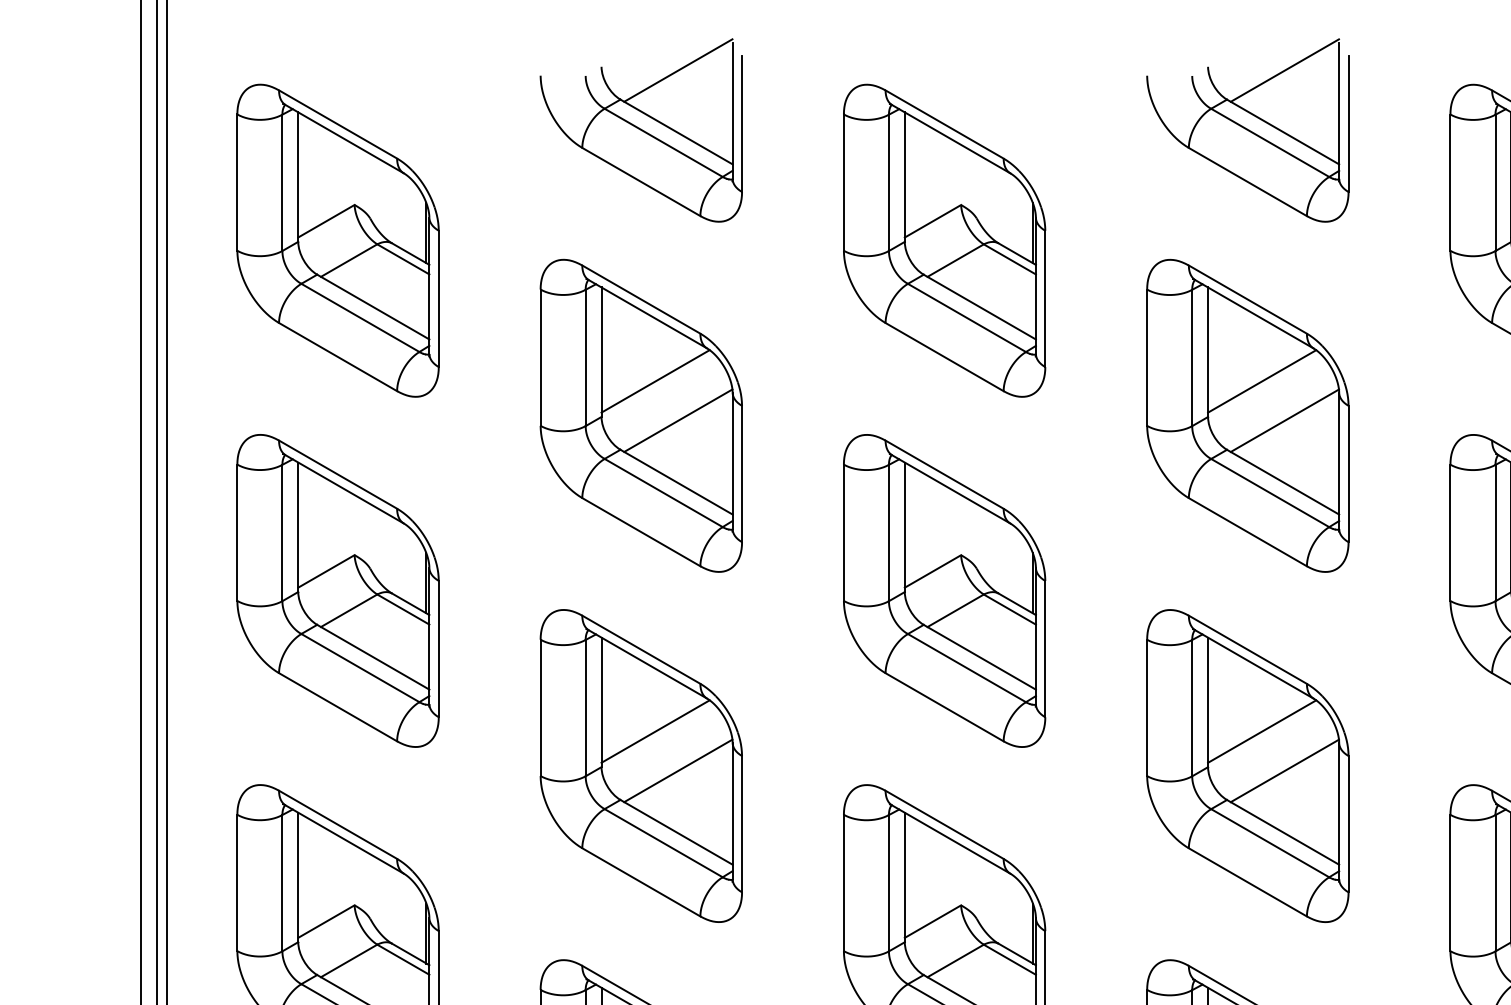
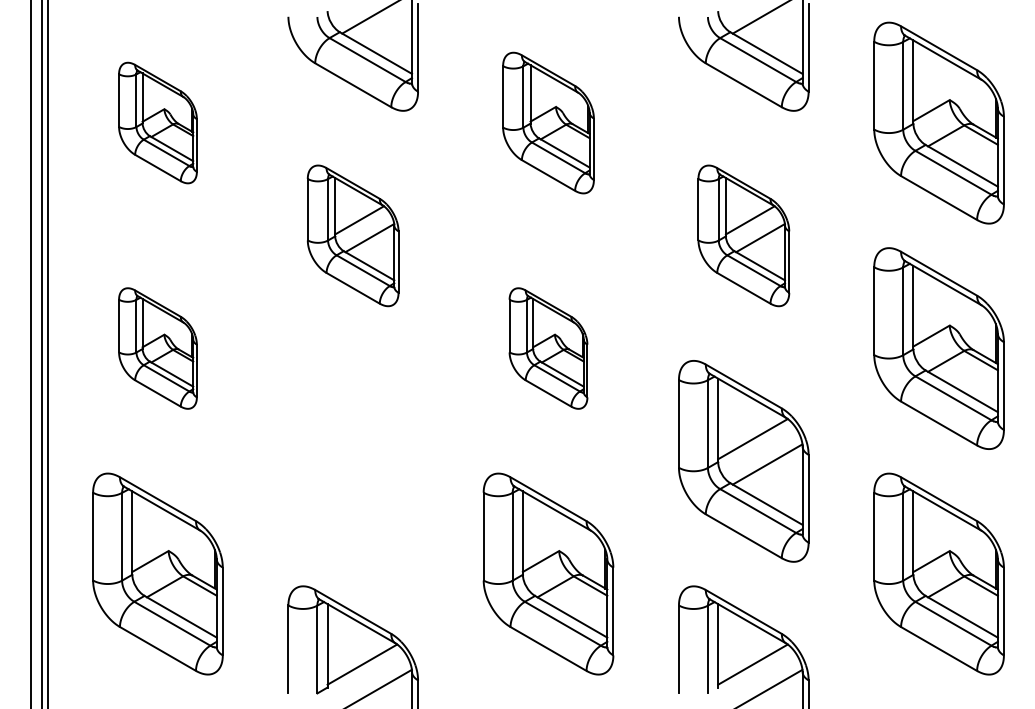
part: (337, 239) -> (157, 122), size x0.6
part: (944, 239) -> (548, 122), size x0.7
part: (640, 415) -> (352, 235), size x0.7
part: (1247, 415) -> (743, 235), size x0.7
part: (337, 590) -> (157, 348), size x0.6
part: (944, 590) -> (548, 348), size x0.6
part: (640, 766) -> (352, 461), removed

